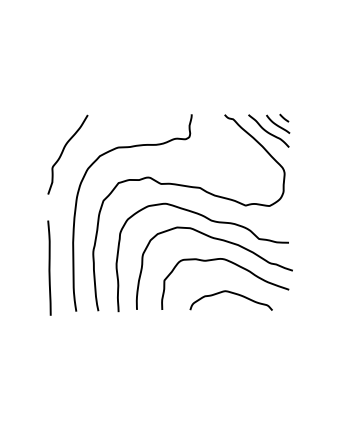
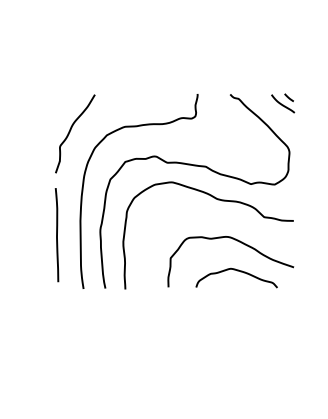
curve: (268, 131) -> (273, 110), removed
curve: (218, 240) -> (224, 218), removed
line: (49, 267) -> (57, 234), moved

